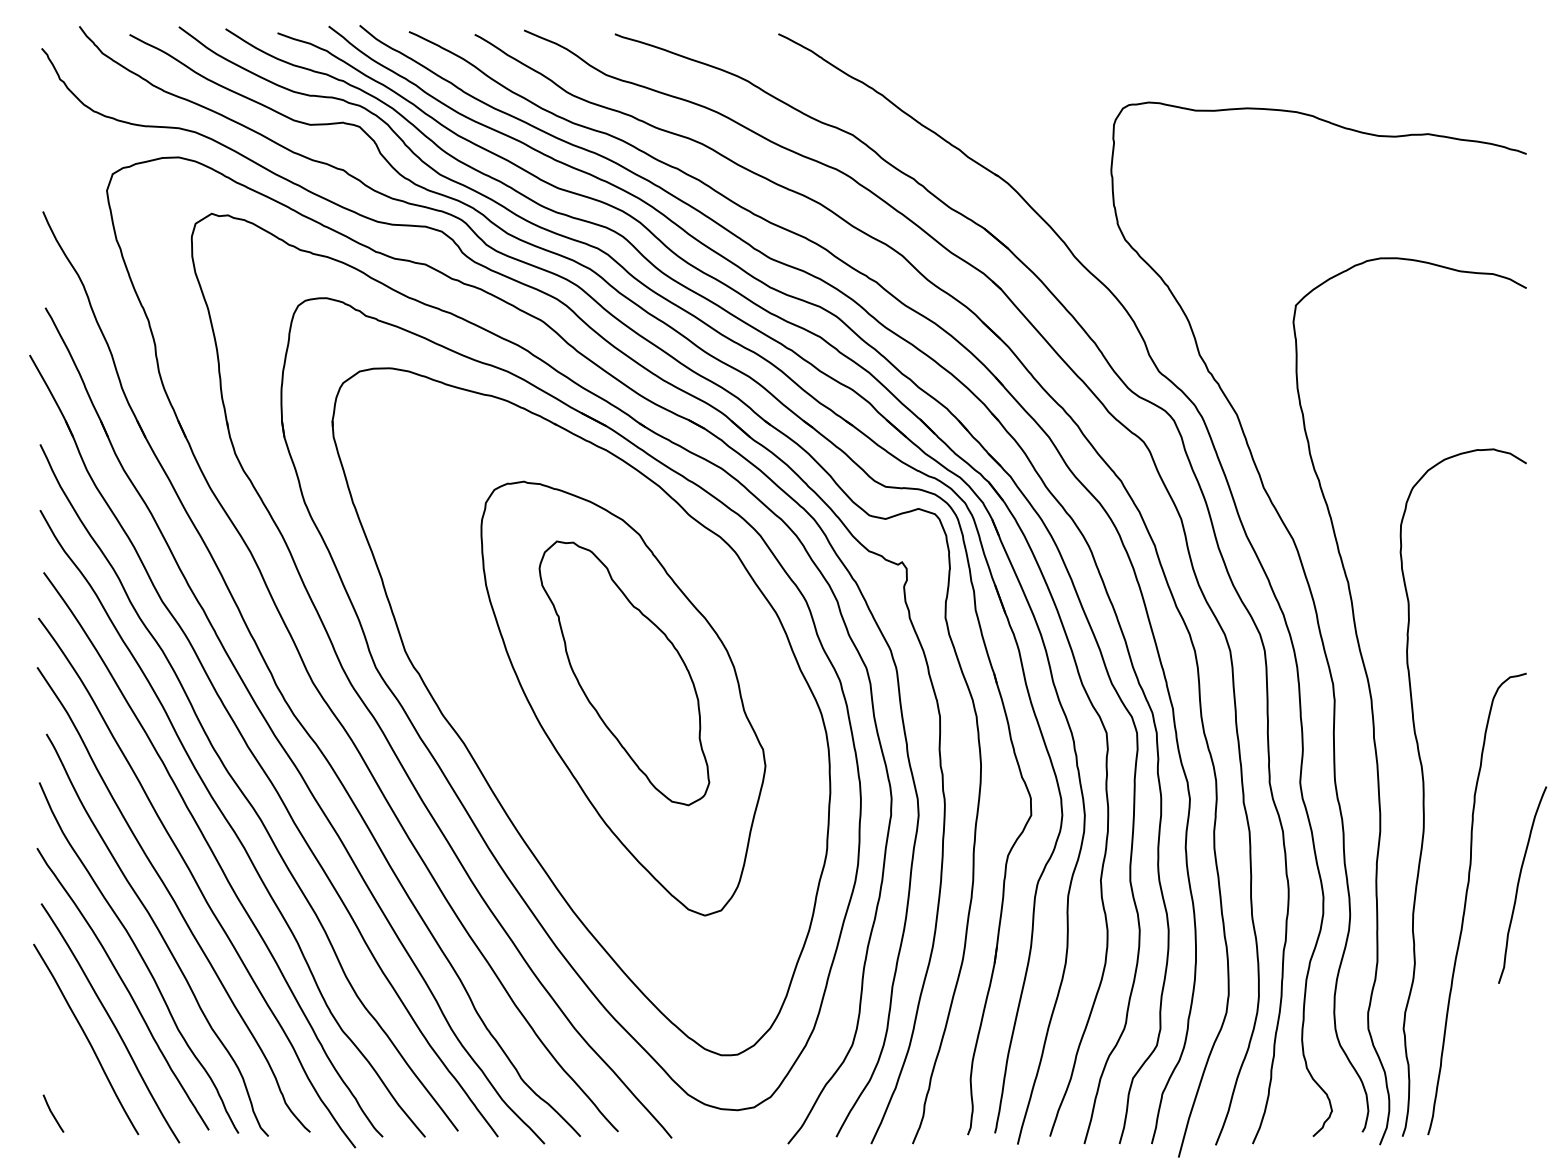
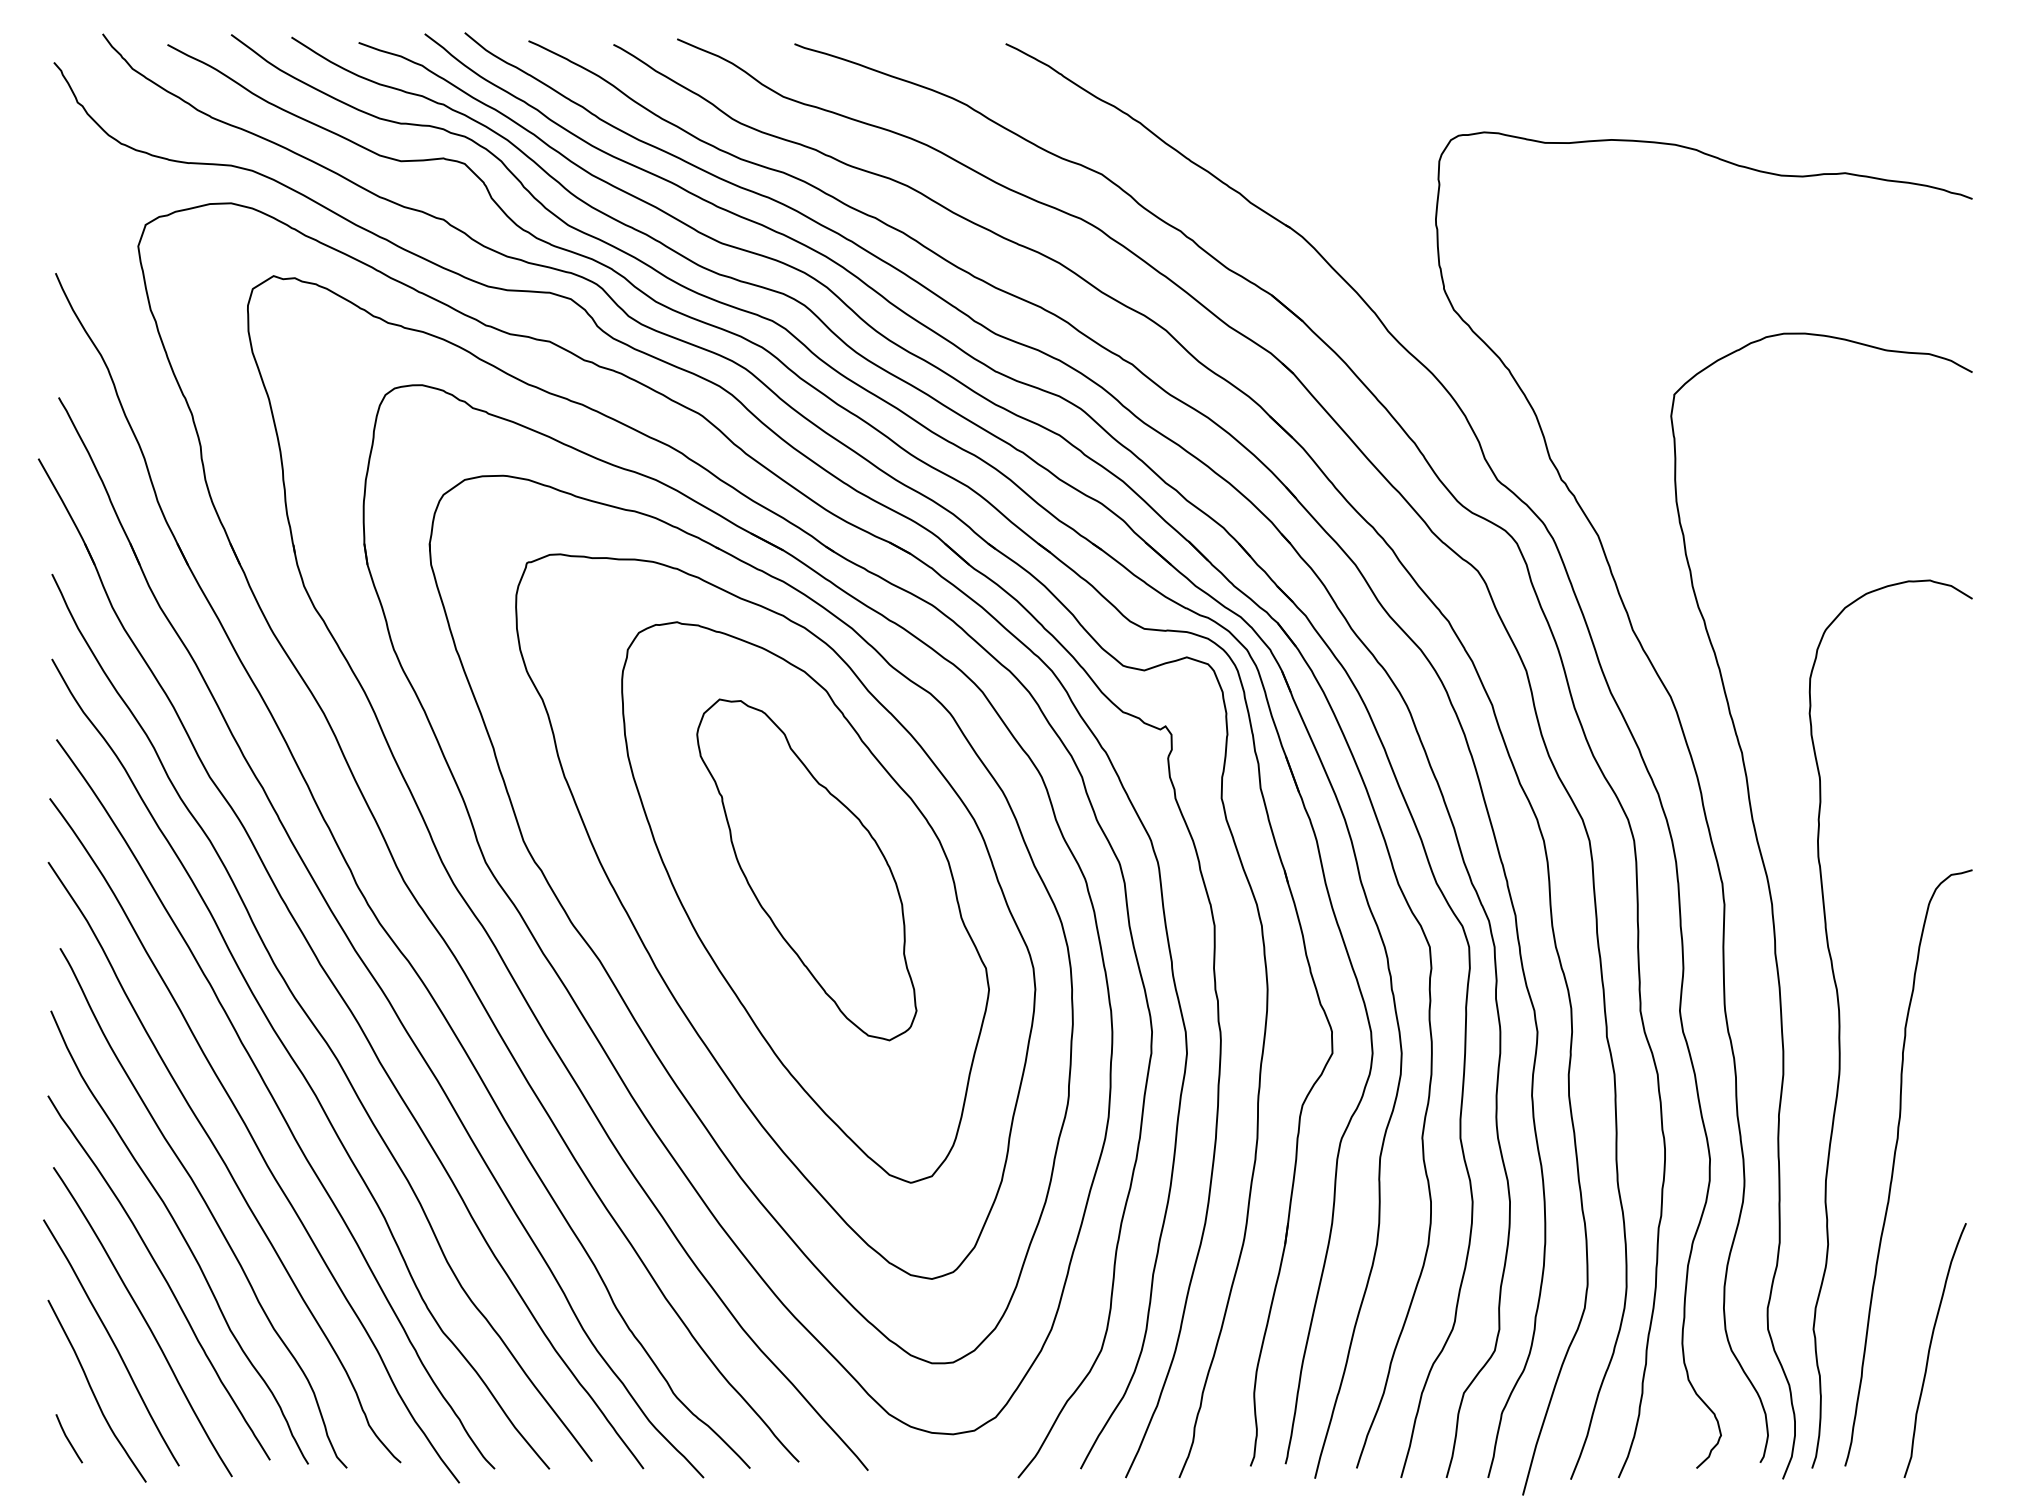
part: (600, 709) -> (775, 916), added
curve: (1518, 885) -> (1930, 1350), moved
curve: (72, 1076) -> (93, 1390), added

